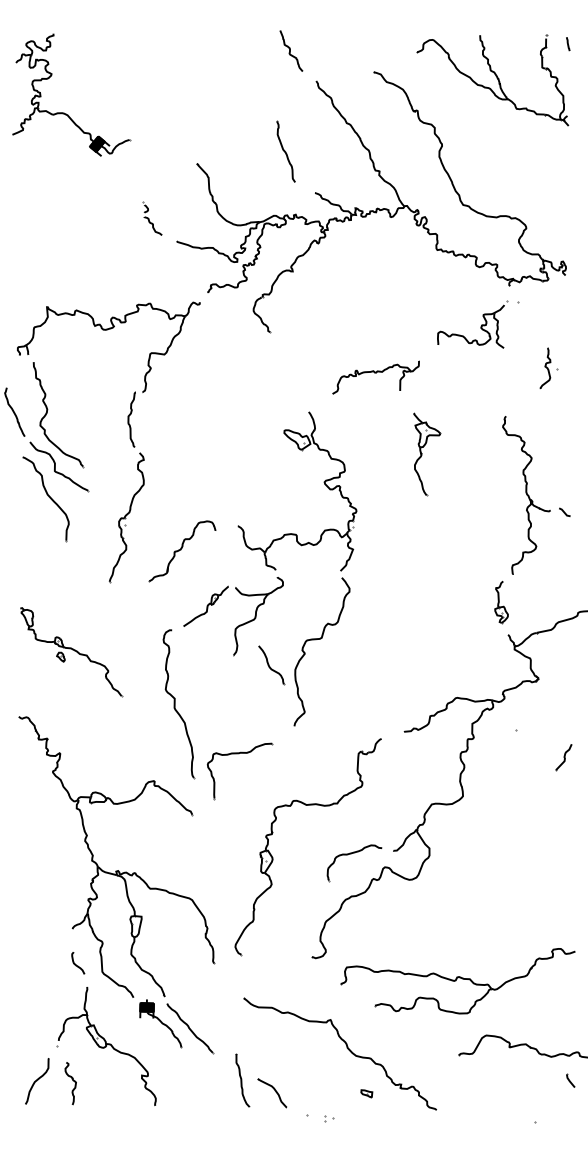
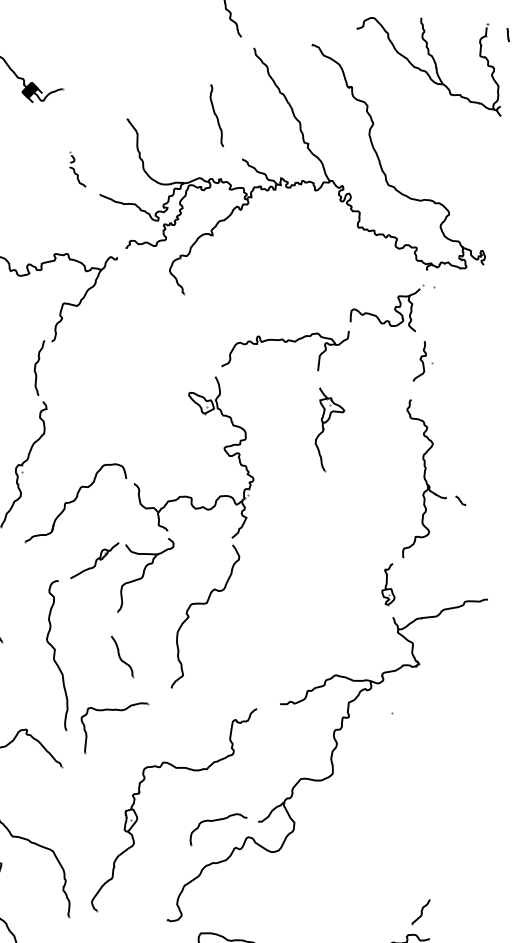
part: (548, 368) -> (423, 361), moved
part: (375, 377) -> (285, 348), size x1.43
part: (182, 551) -> (76, 503), size x1.43
part: (271, 665) -> (122, 656), moved
part: (563, 757) -> (420, 911), moved

